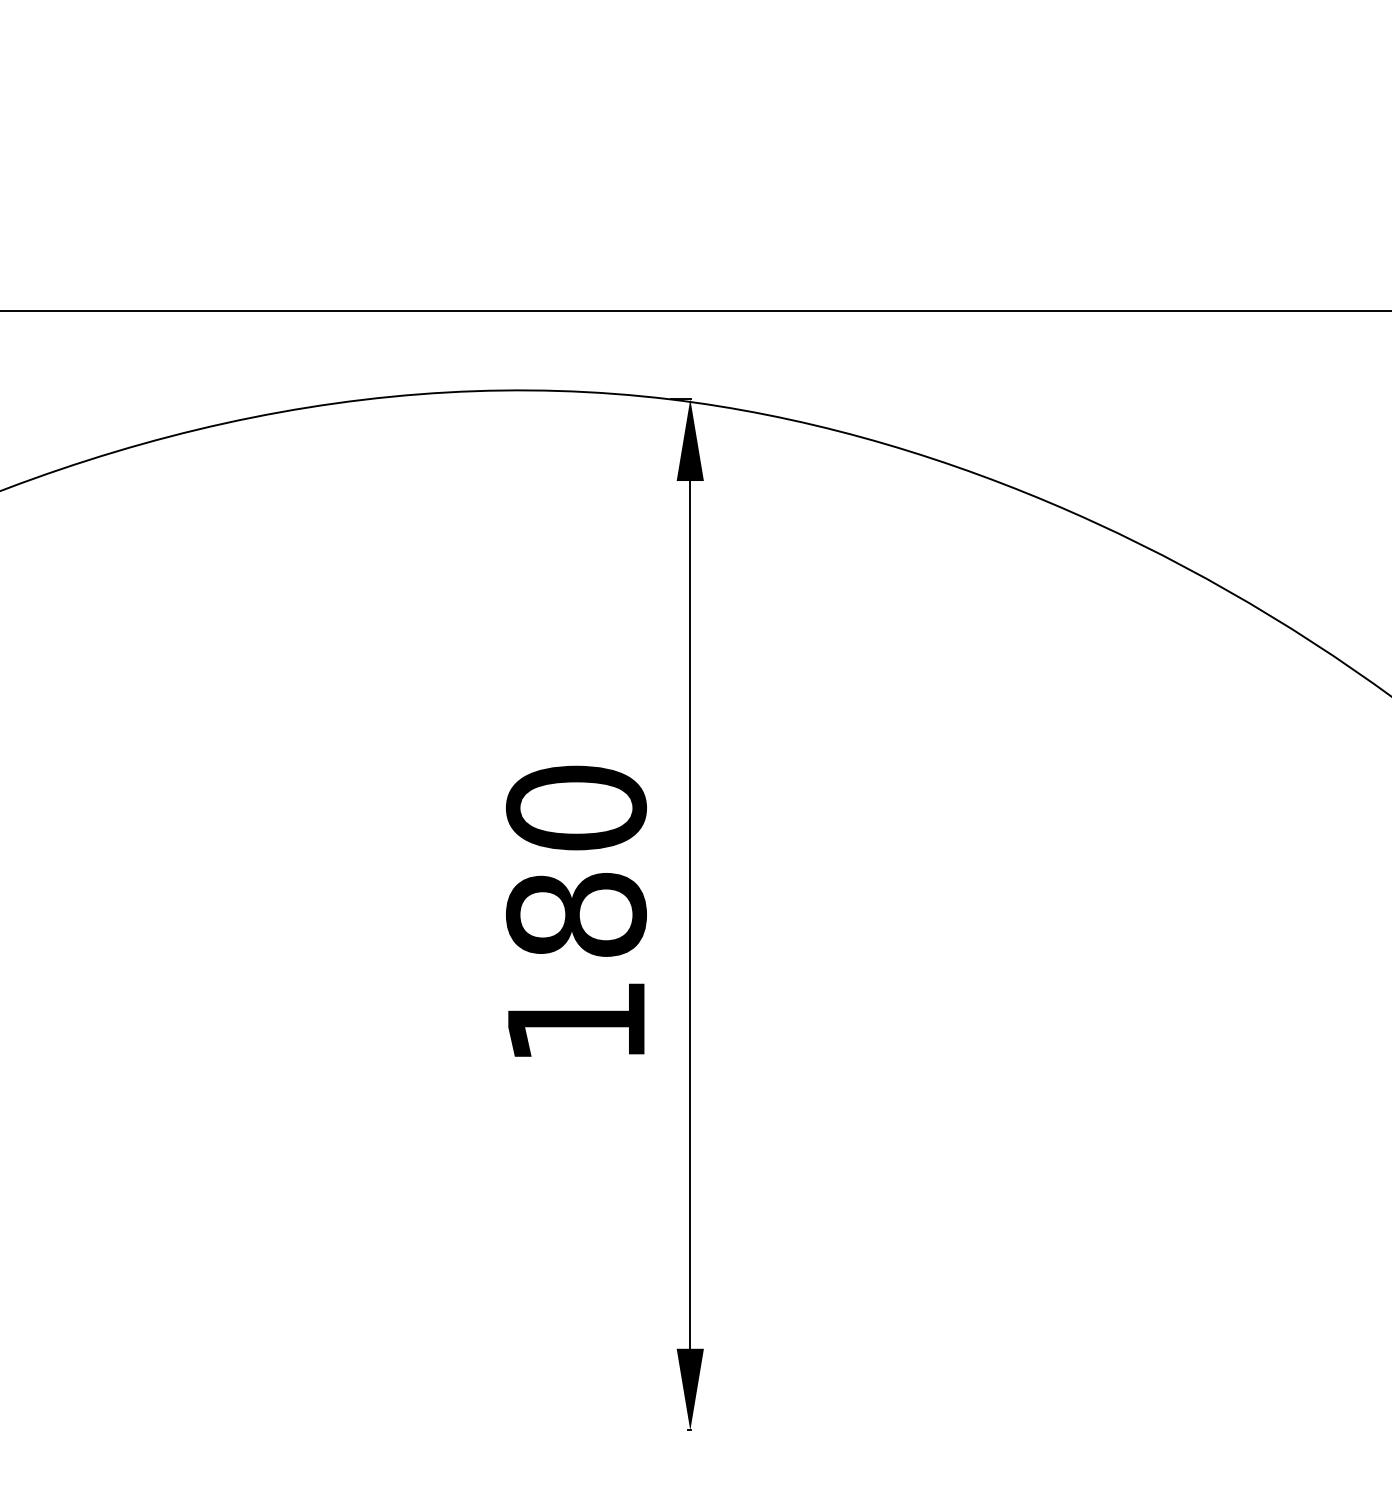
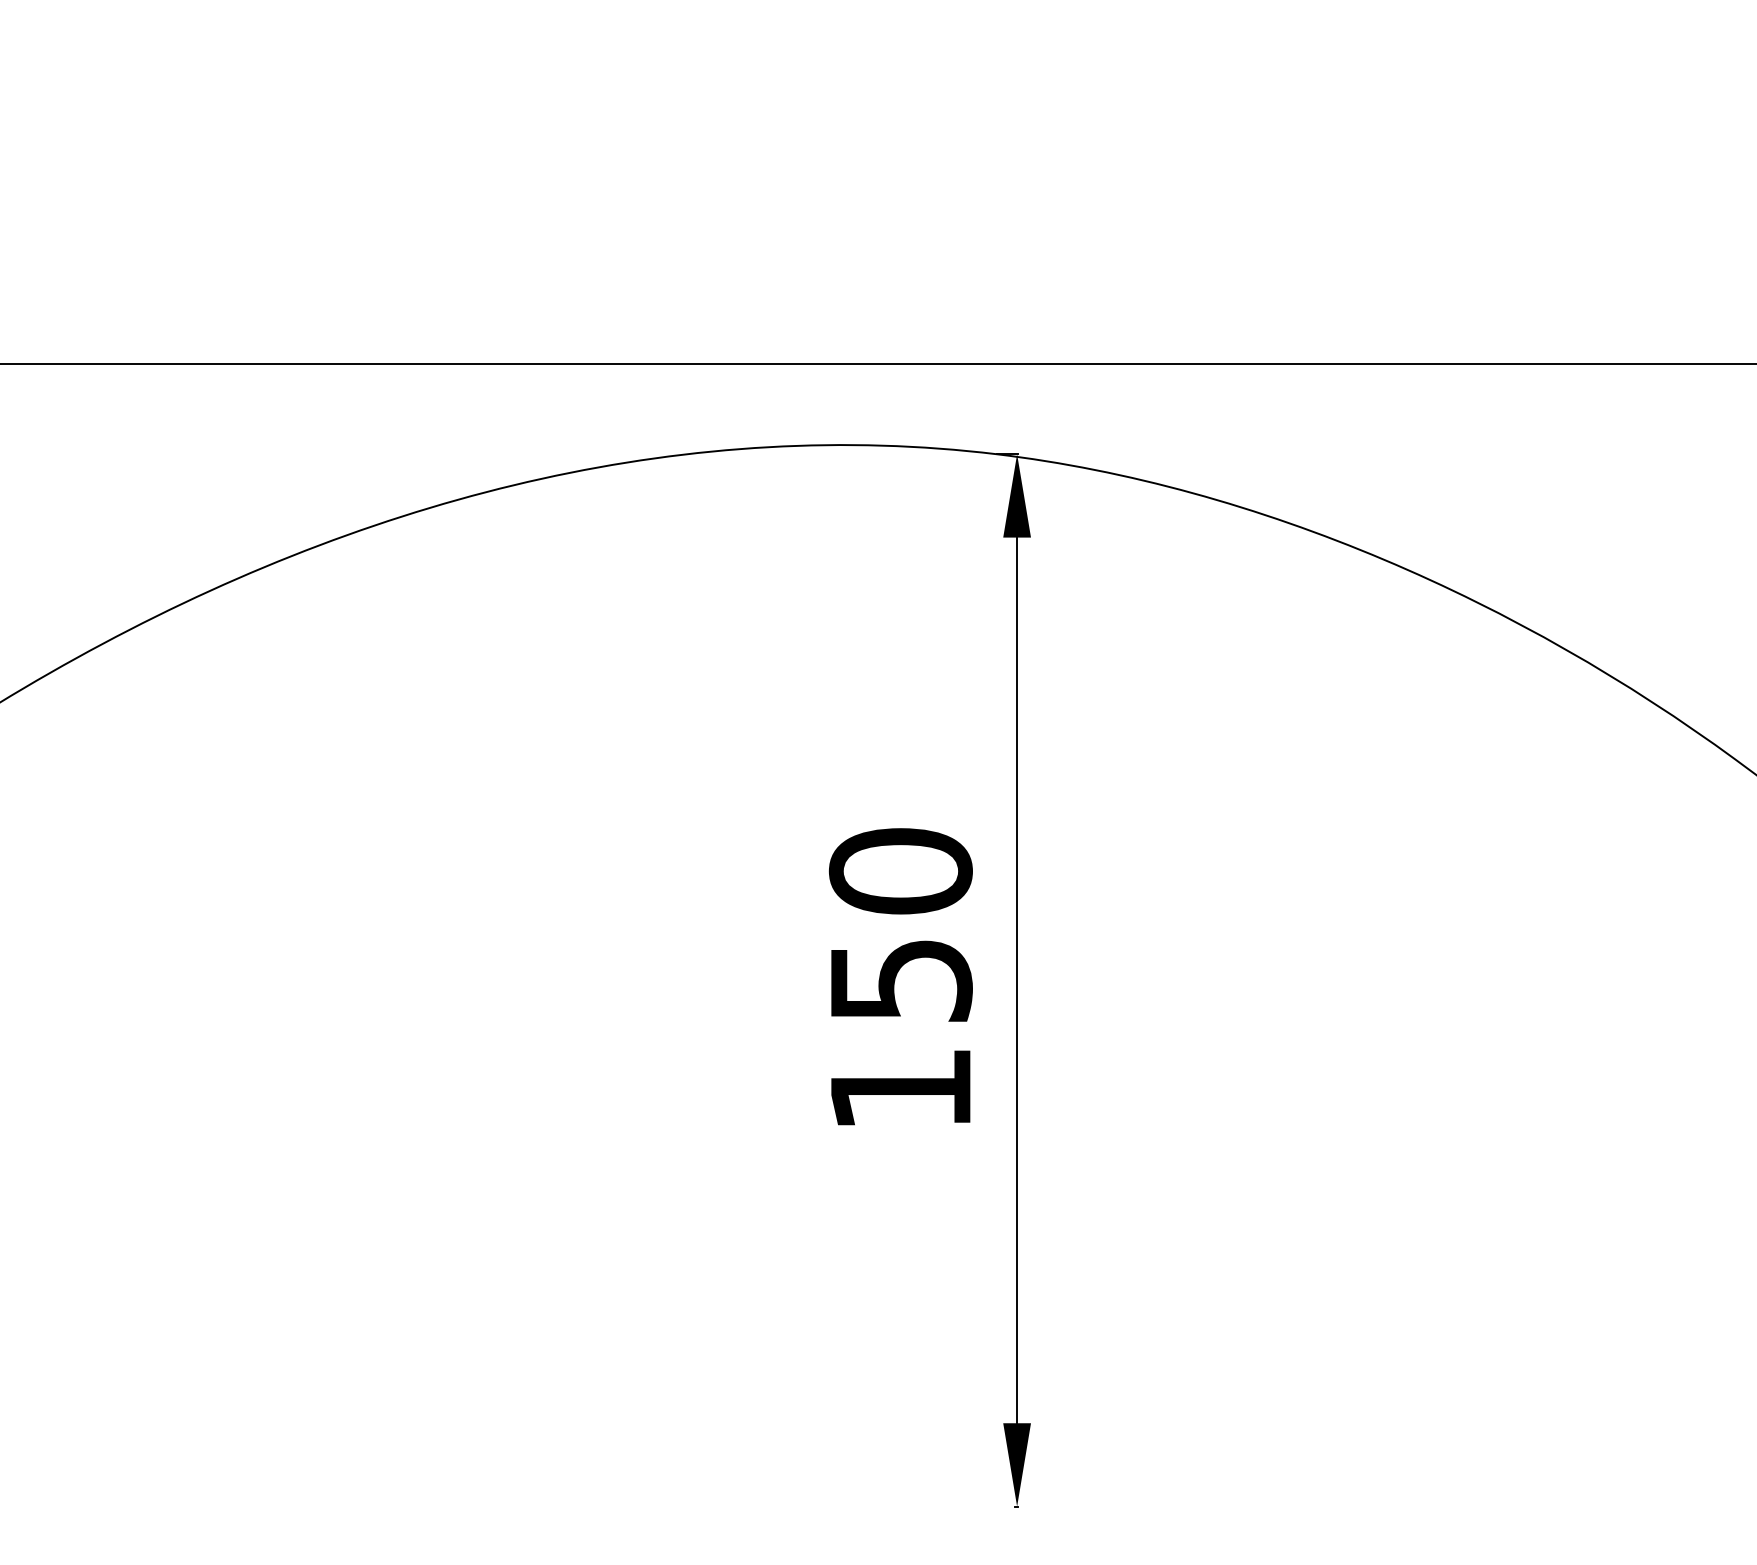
text: (576, 915) -> (900, 980), 180 -> 150

